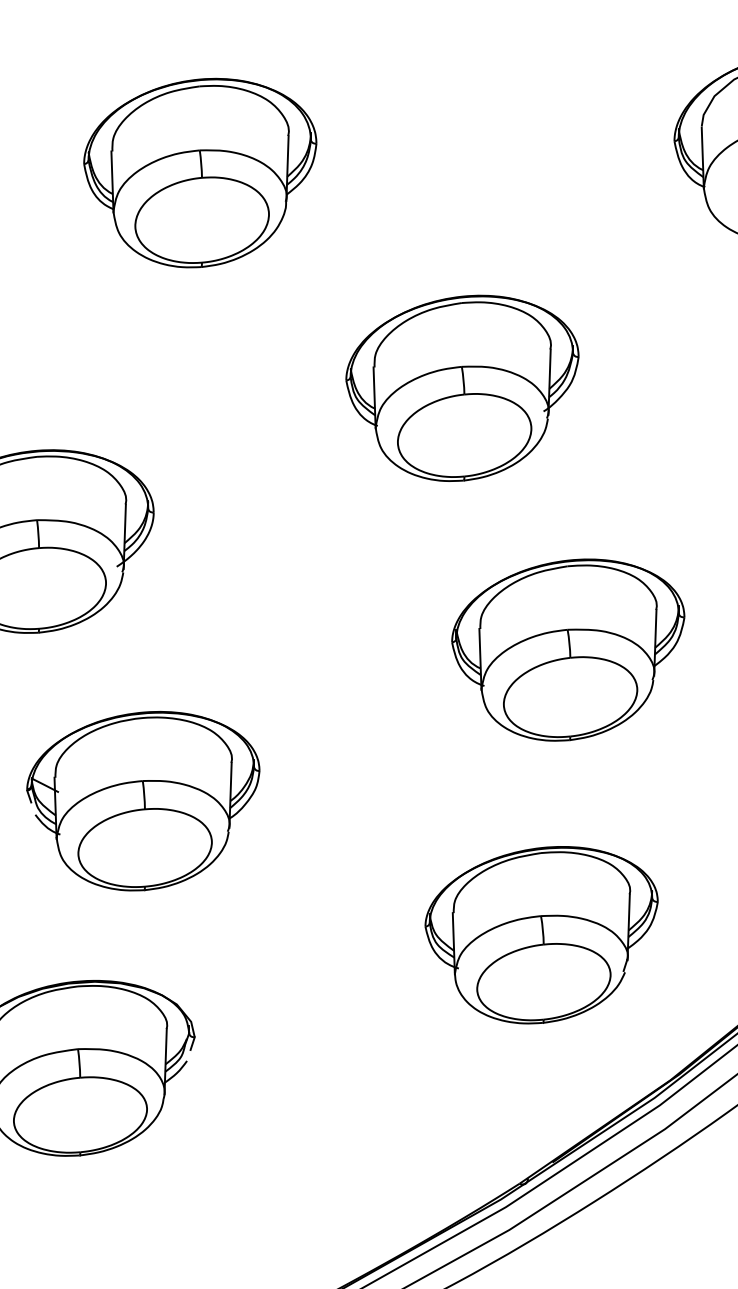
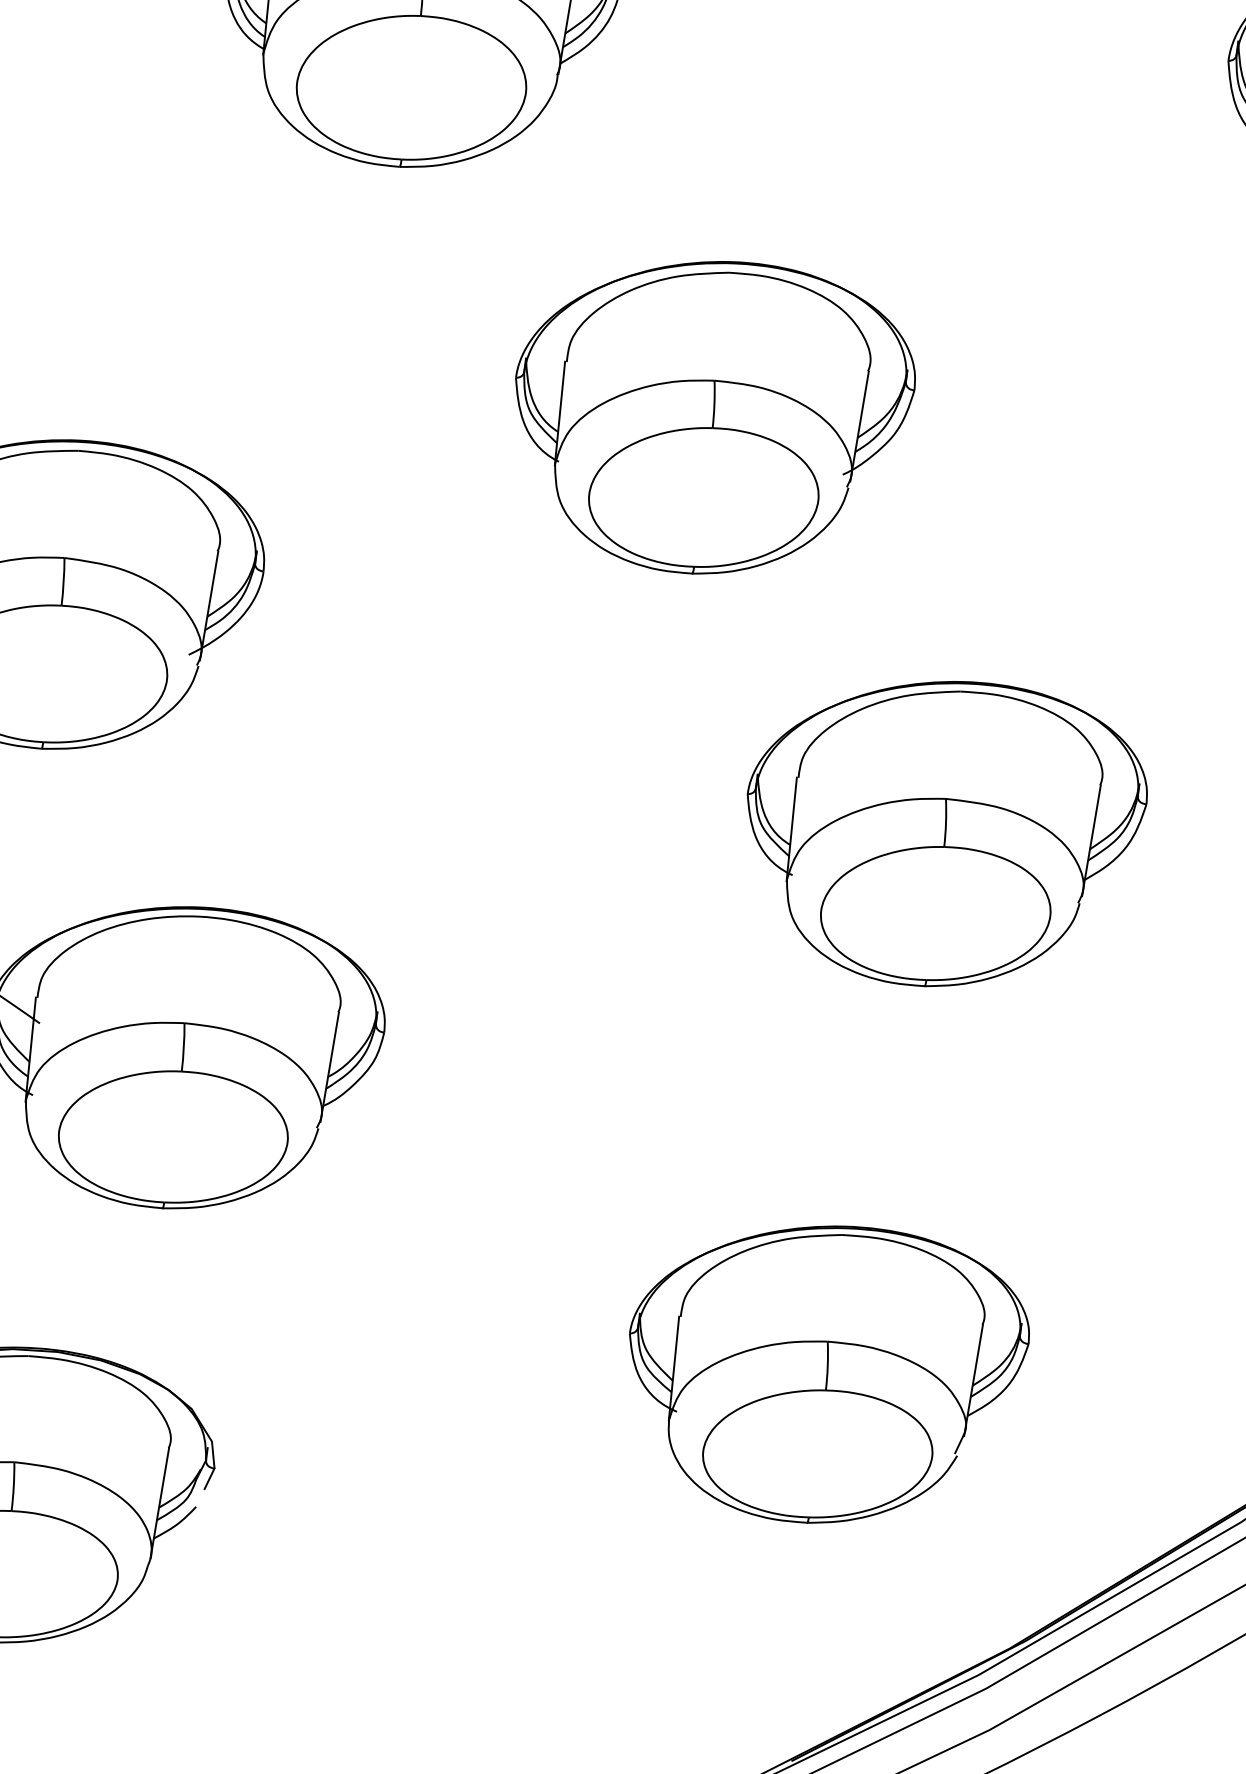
part: (462, 387) -> (711, 415), moved
part: (568, 649) -> (942, 832), moved

